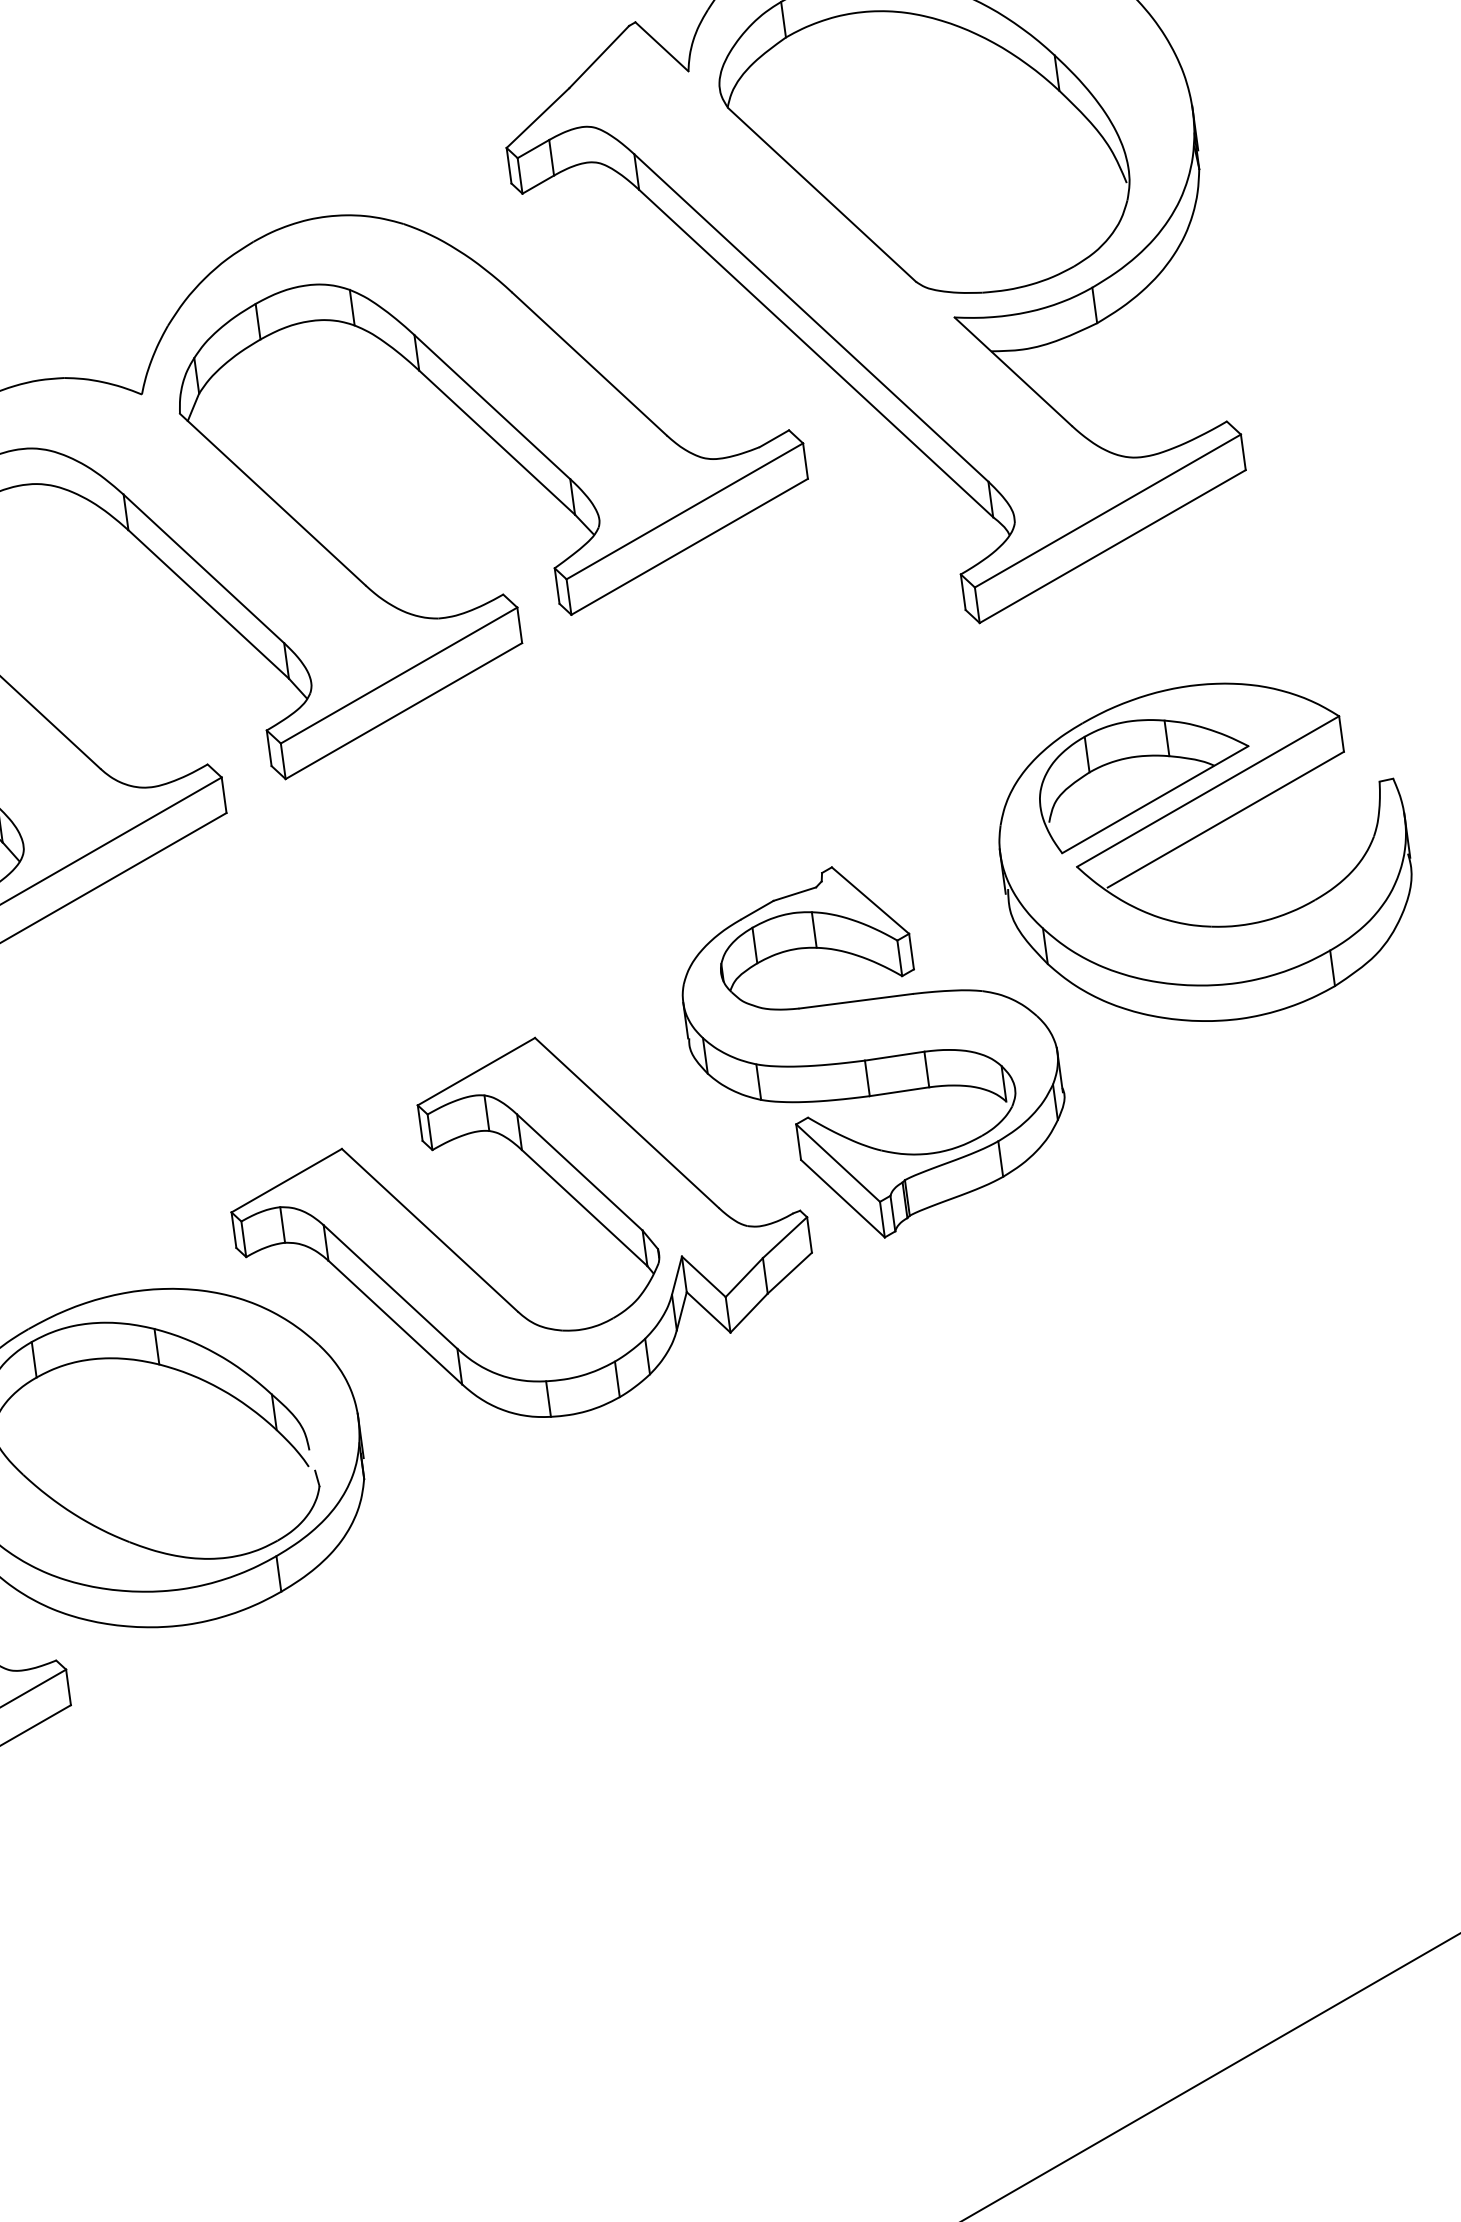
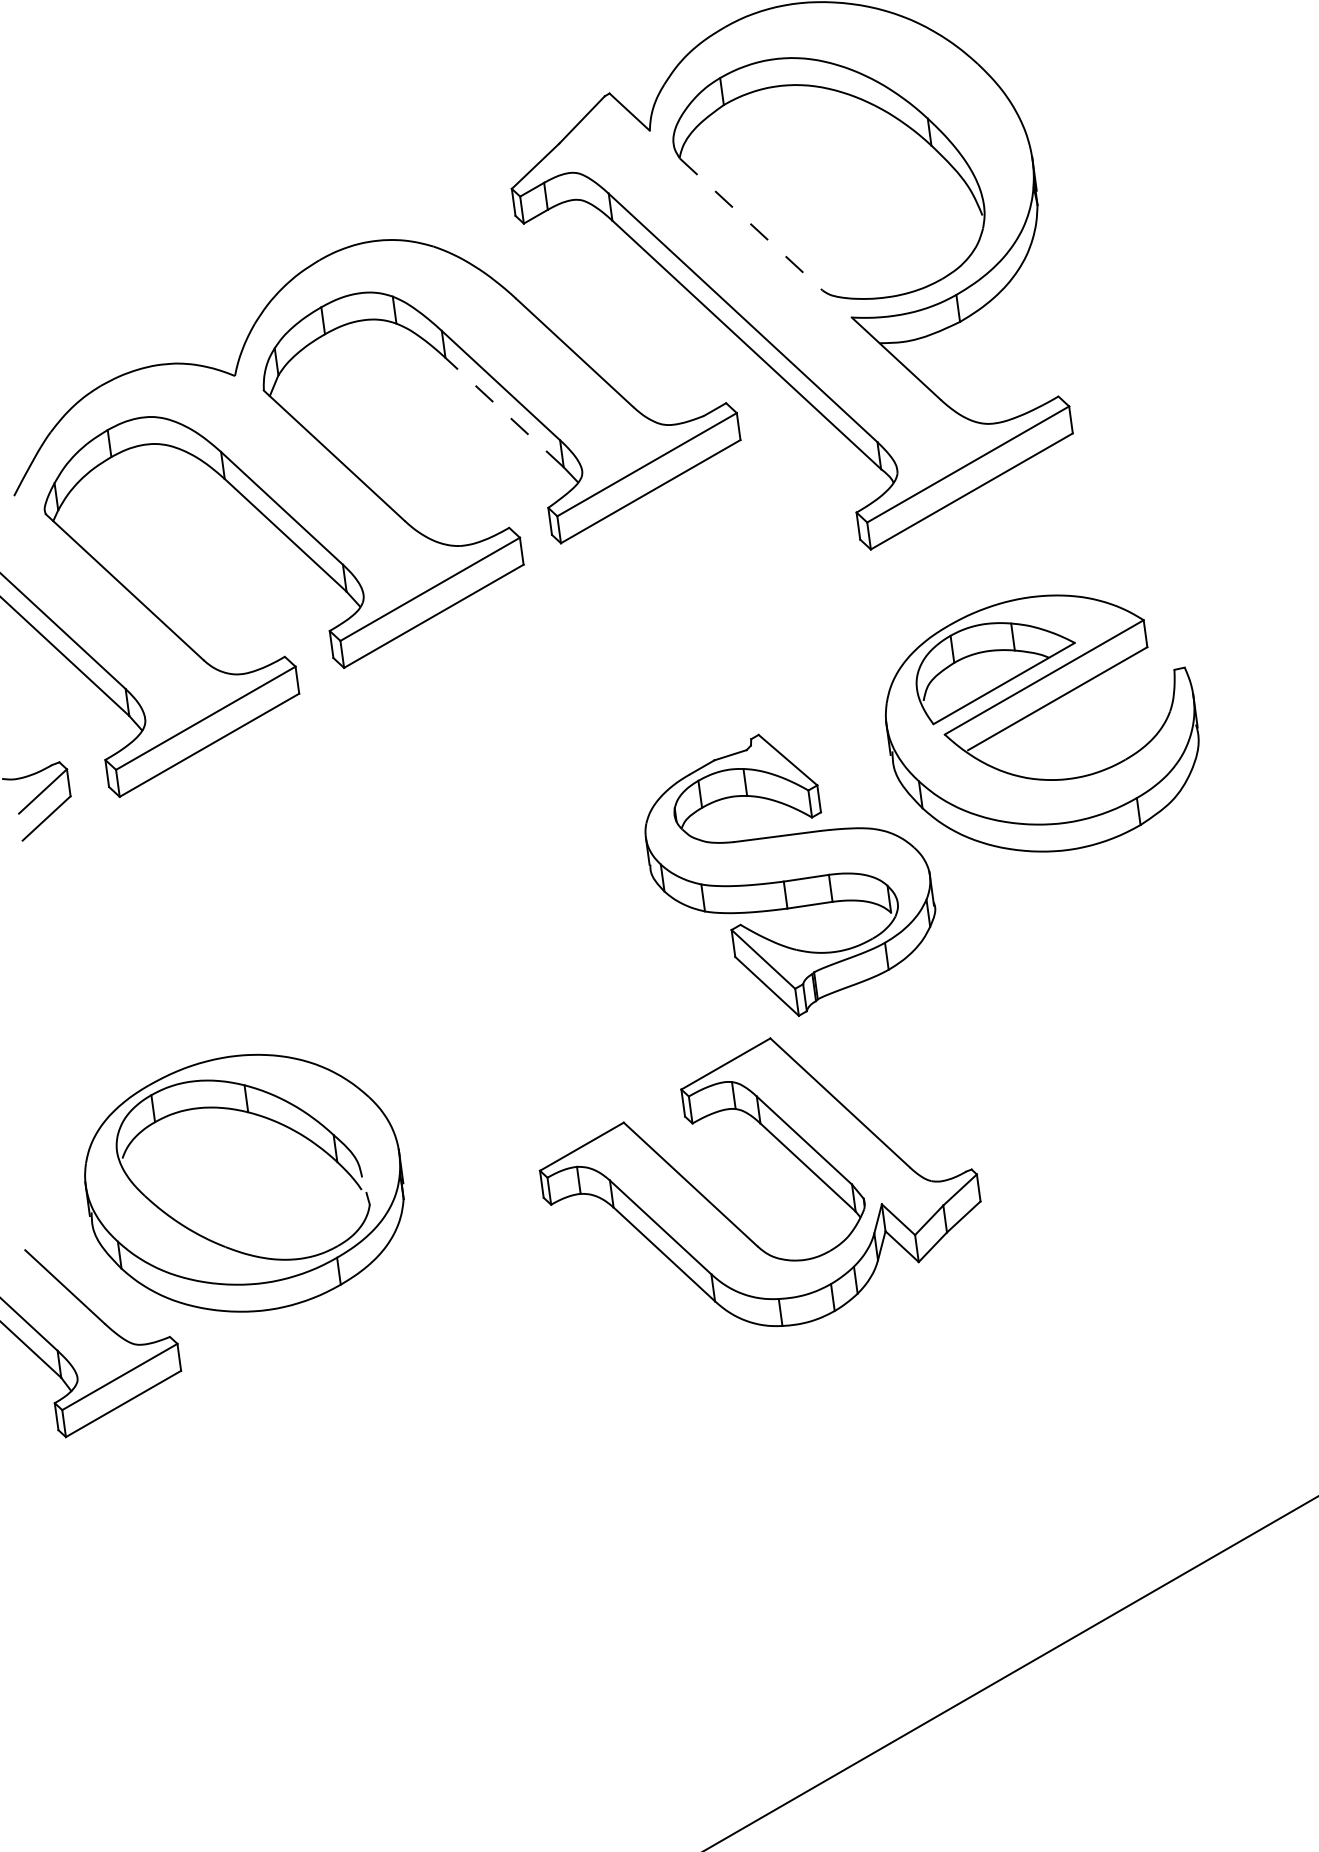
line: (822, 194) -> (751, 224), solid -> dashed
line: (496, 442) -> (504, 412), solid -> dashed
part: (553, 1181) -> (784, 1147), moved

